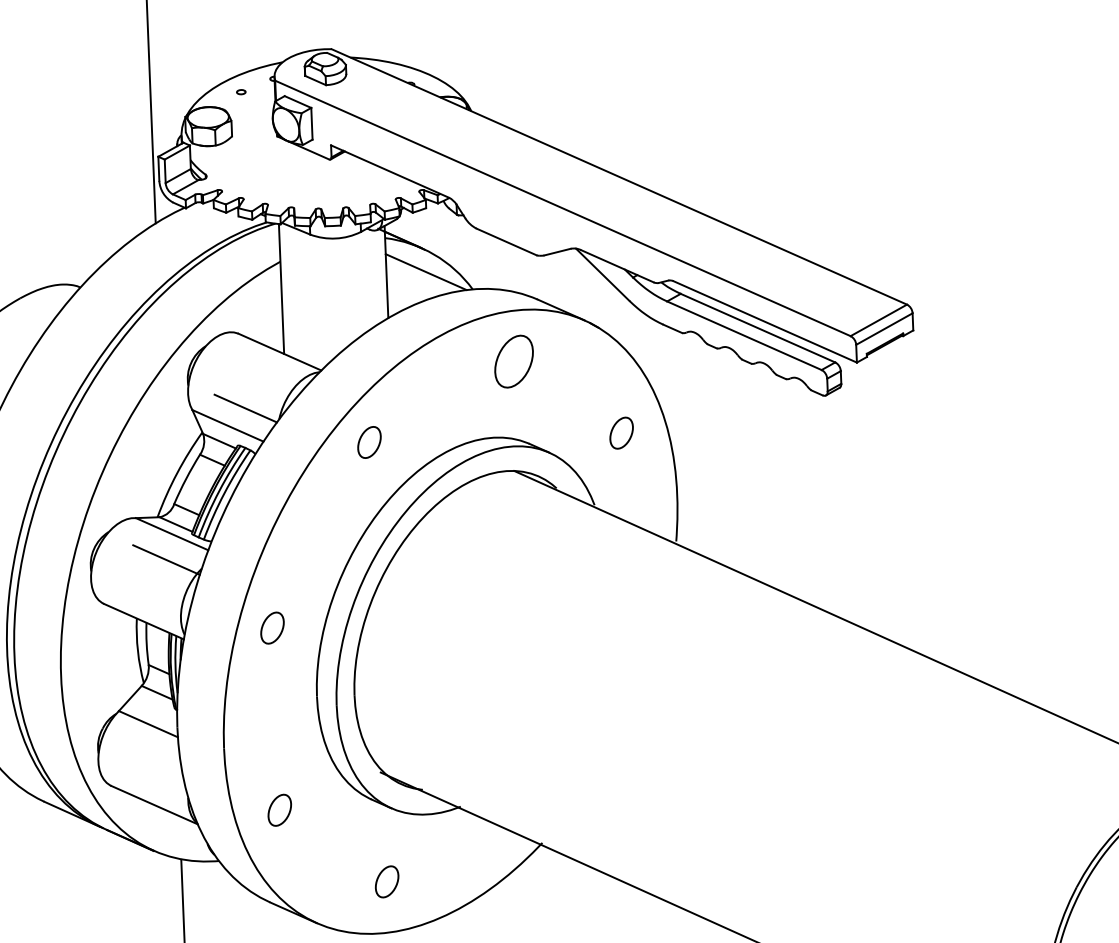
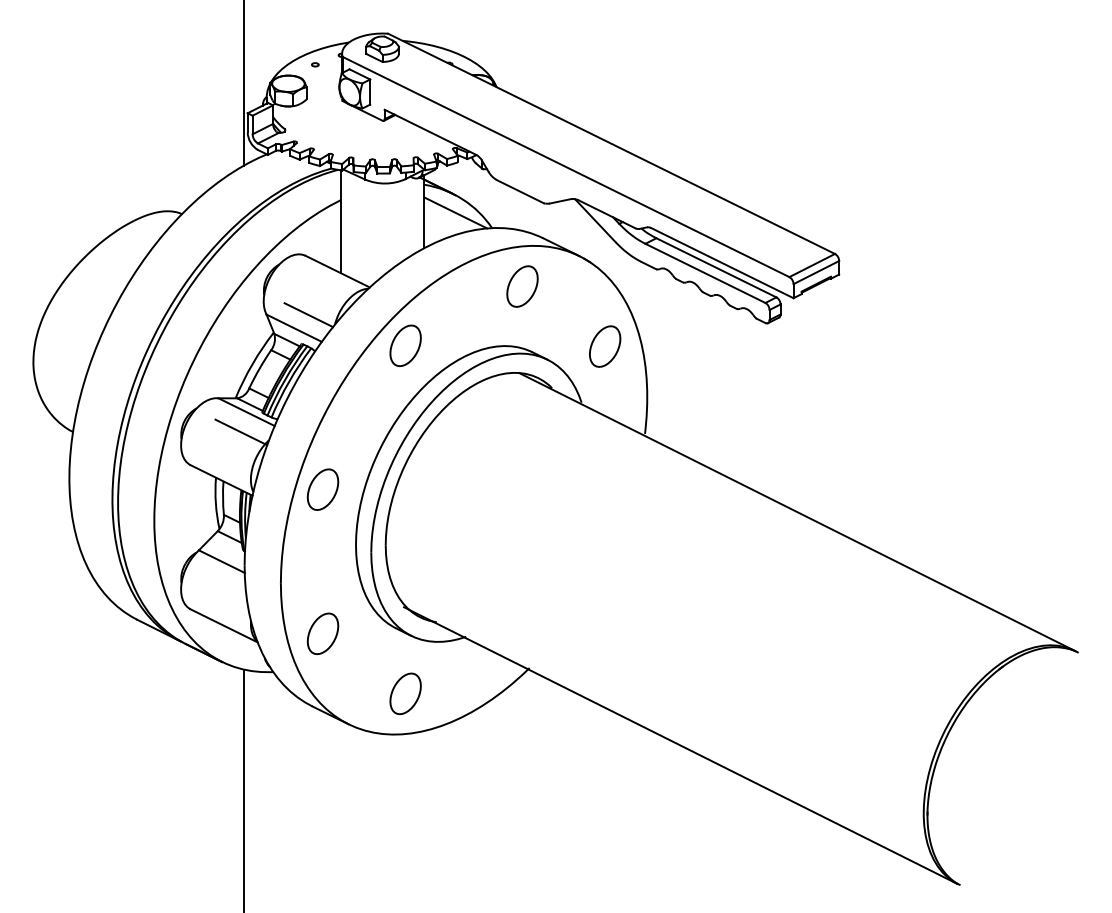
part: (621, 433) -> (605, 346), size x1.67
part: (369, 441) -> (405, 345), size x1.67
part: (271, 628) -> (322, 489), size x1.67
part: (279, 809) -> (322, 633), size x1.67
part: (387, 881) -> (405, 693), size x1.67

